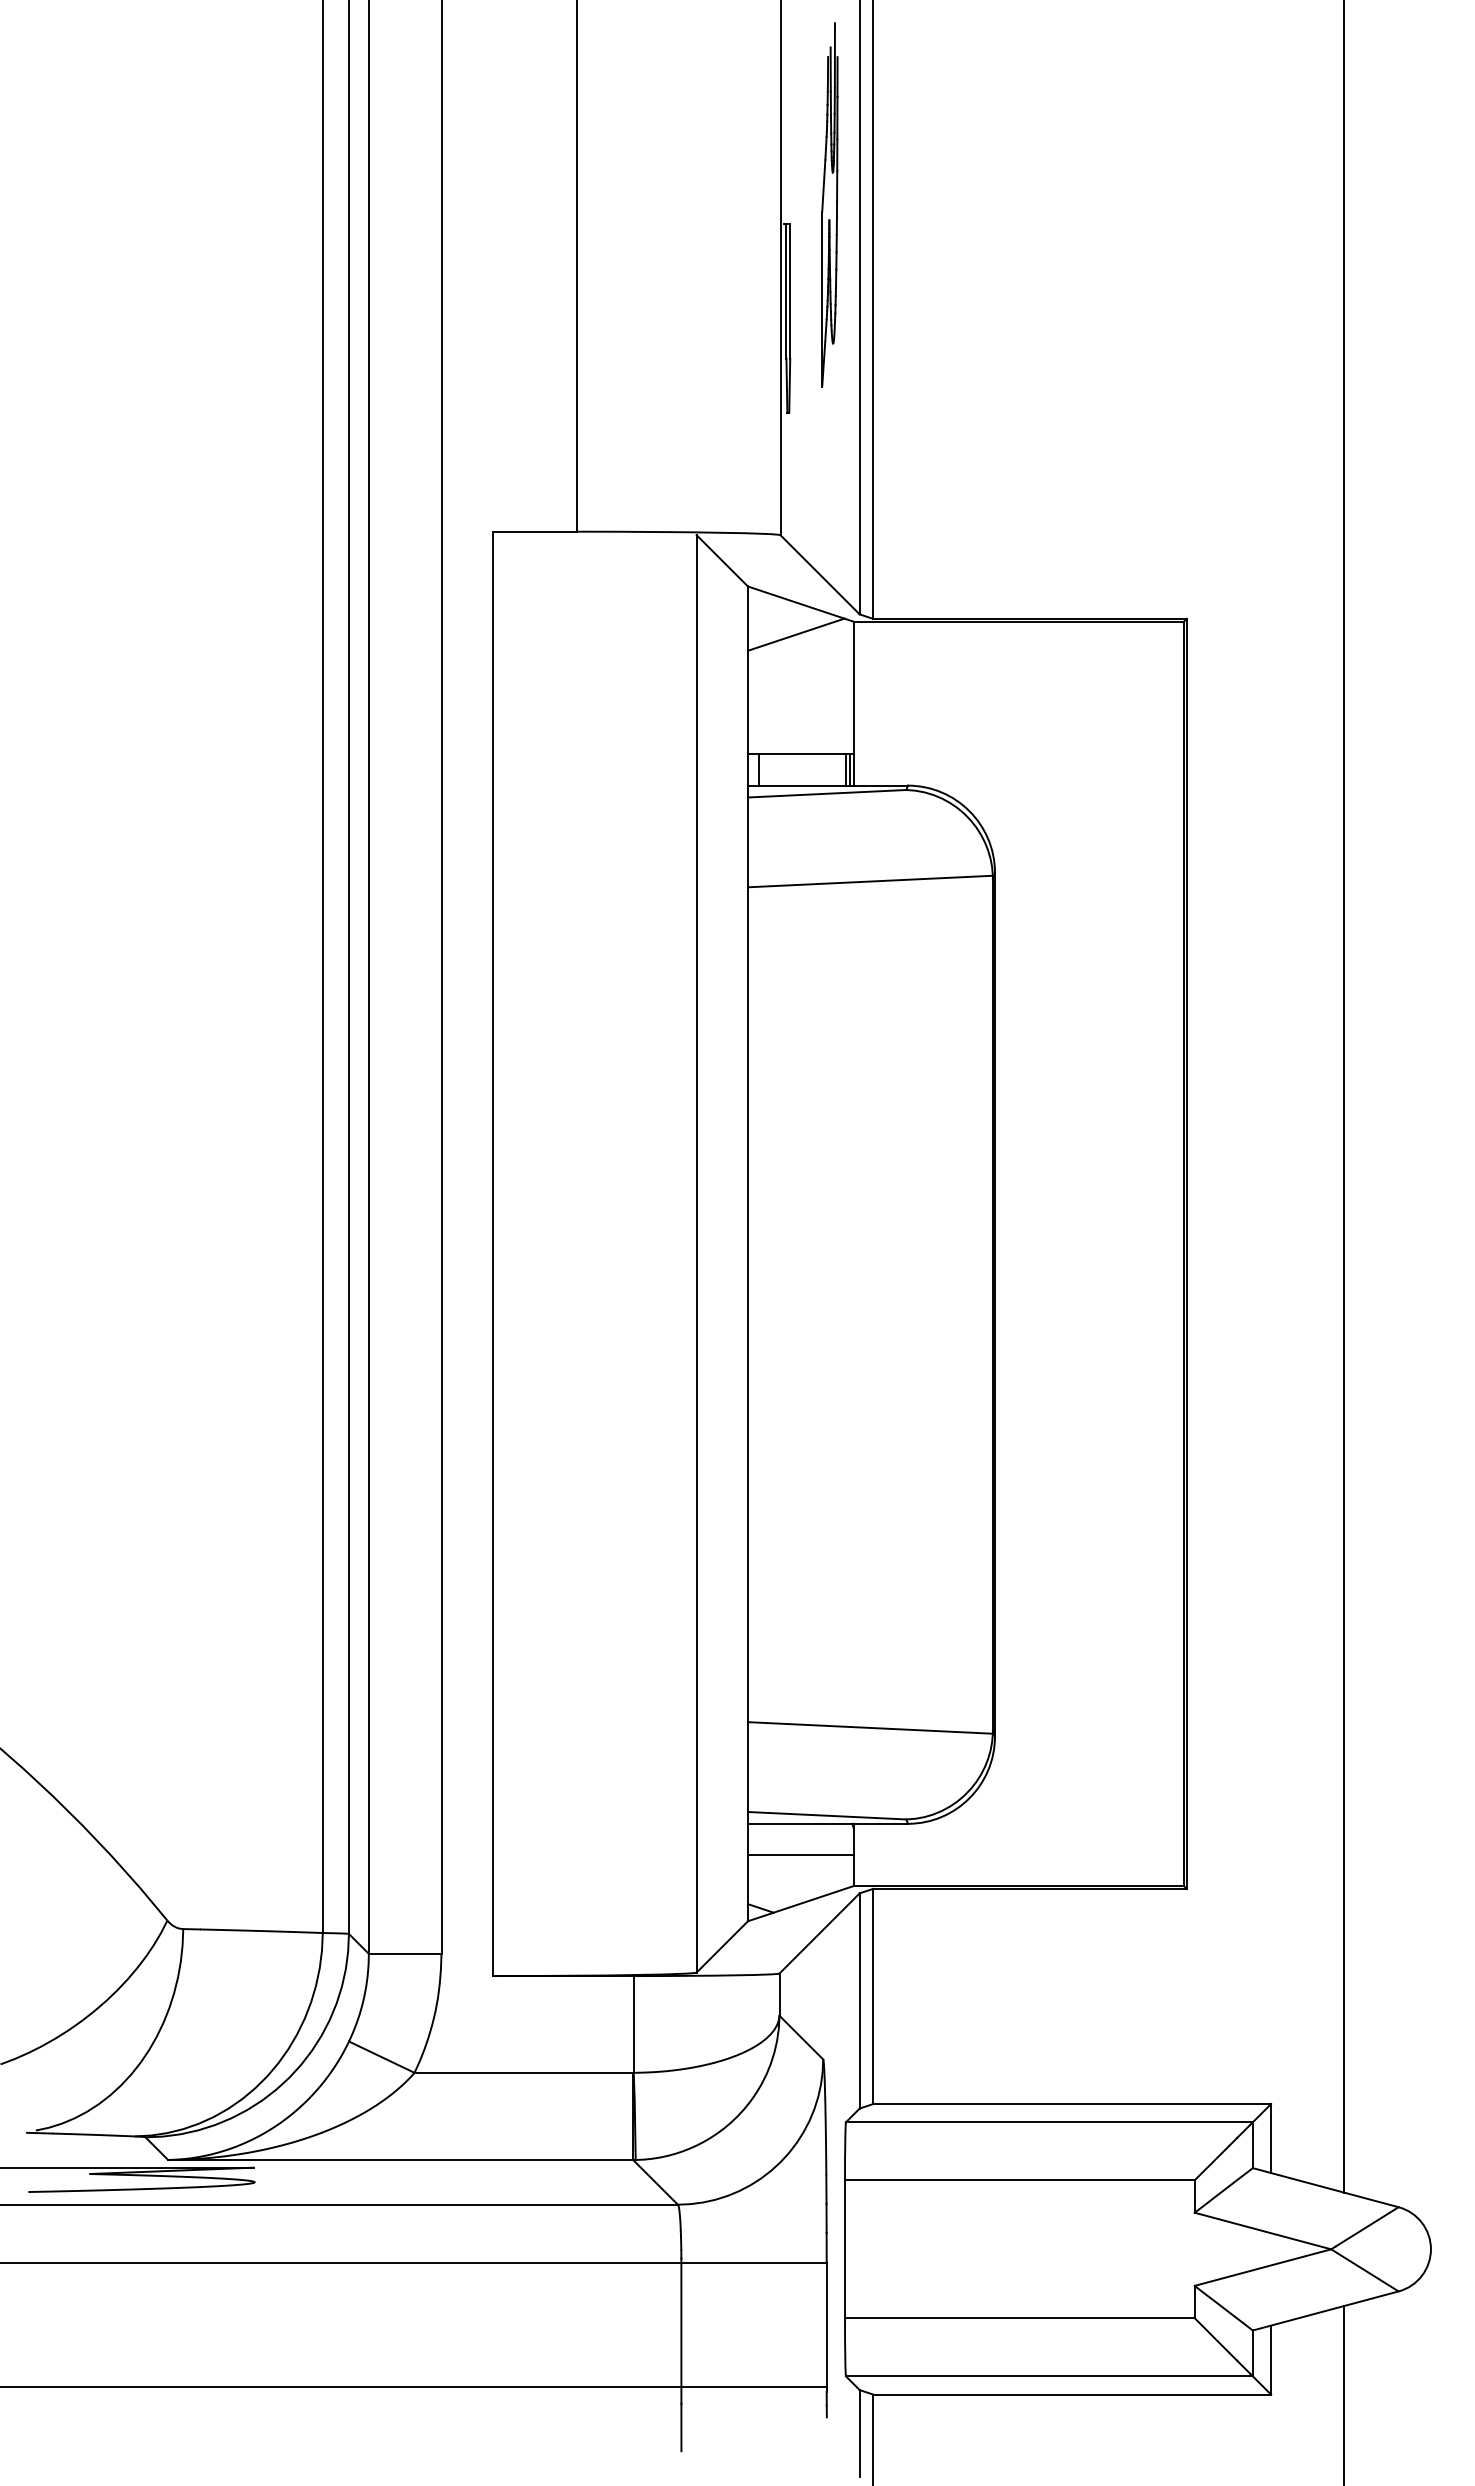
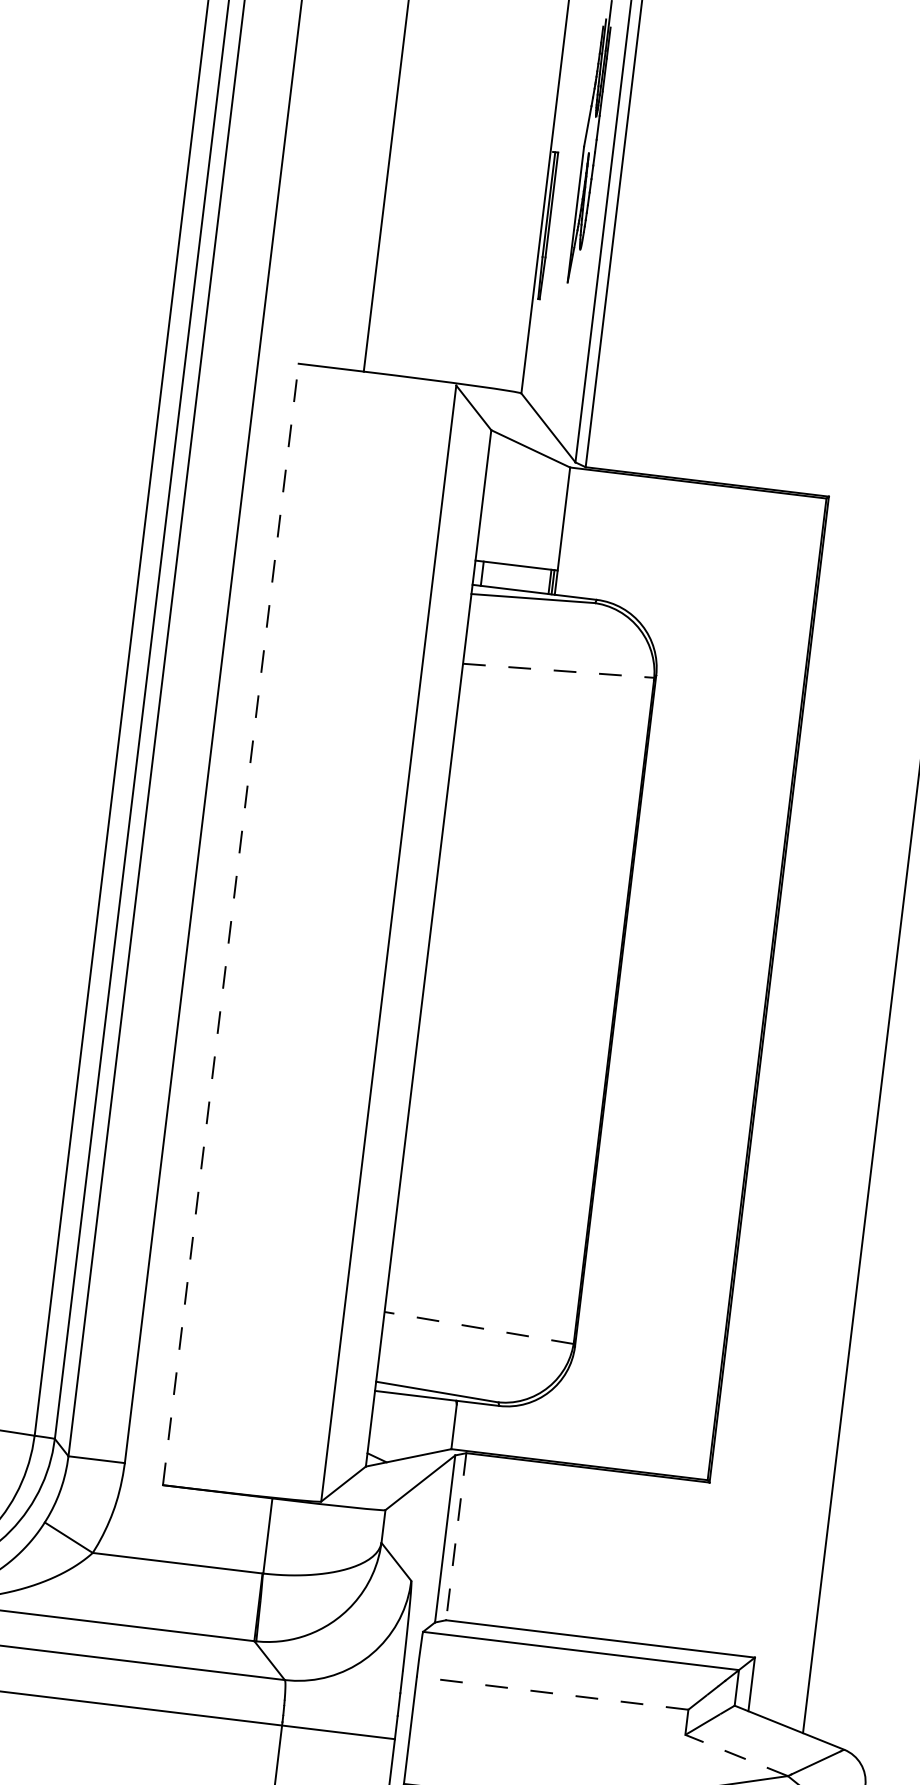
line: (795, 634) -> (523, 471), removed
line: (870, 881) -> (558, 670), solid -> dashed
line: (493, 1253) -> (231, 924), solid -> dashed
line: (870, 1727) -> (479, 1327), solid -> dashed
line: (800, 1855) -> (412, 1420), removed
line: (873, 1996) -> (456, 1536), solid -> dashed
line: (1019, 2180) -> (552, 1693), solid -> dashed
line: (1262, 2231) -> (736, 1755), solid -> dashed

